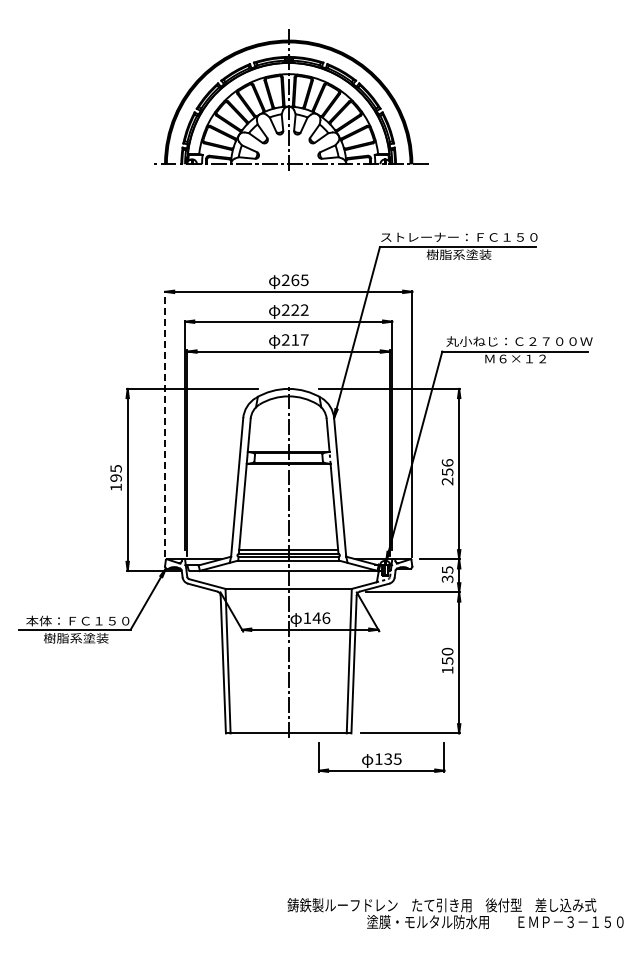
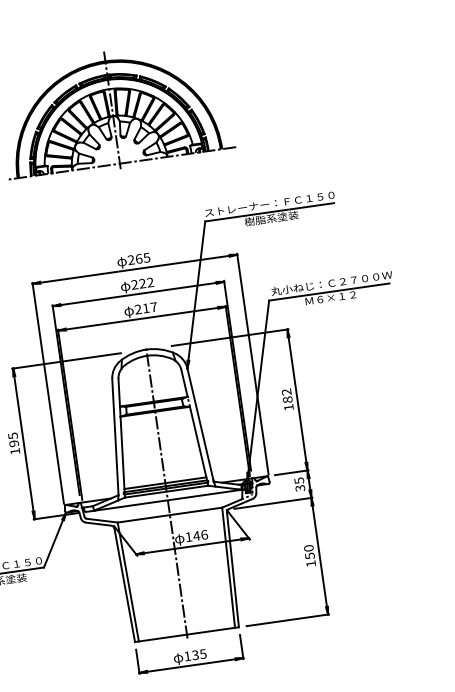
line: (165, 423) -> (48, 392), dashed -> solid
text: (447, 472) -> (287, 400), 256 -> 182
part: (381, 757) -> (189, 654), moved

